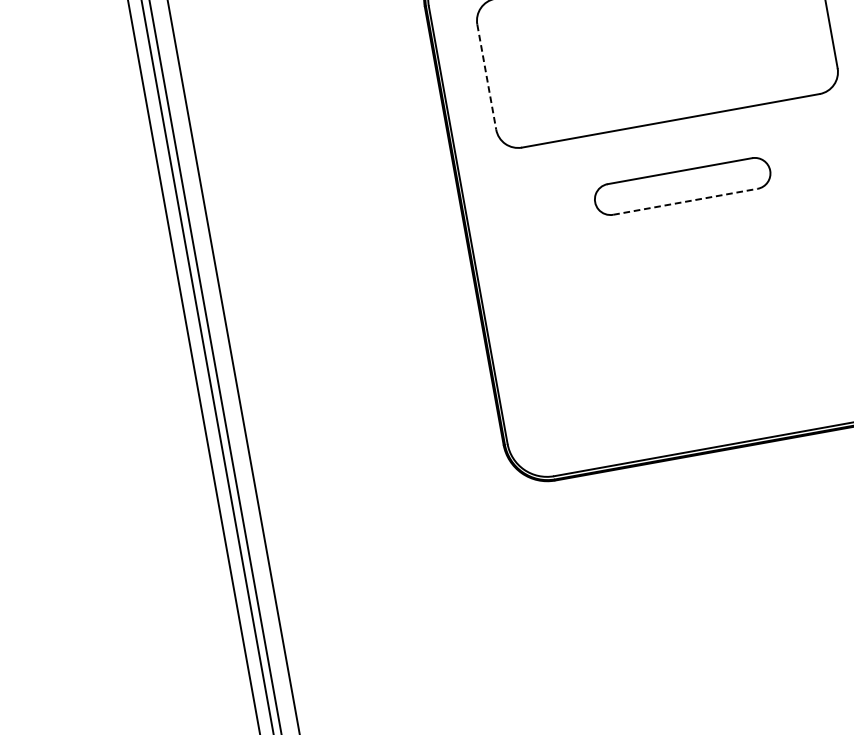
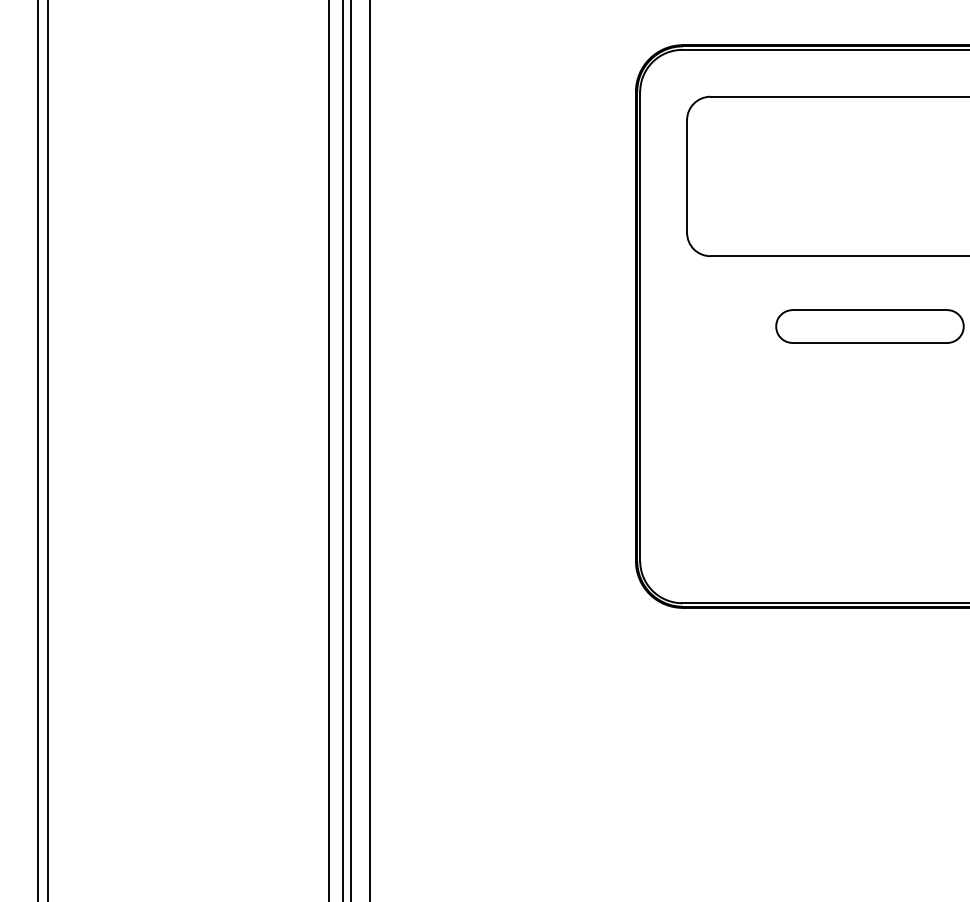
line: (487, 77) -> (687, 176), dashed -> solid
line: (685, 201) -> (870, 342), dashed -> solid

